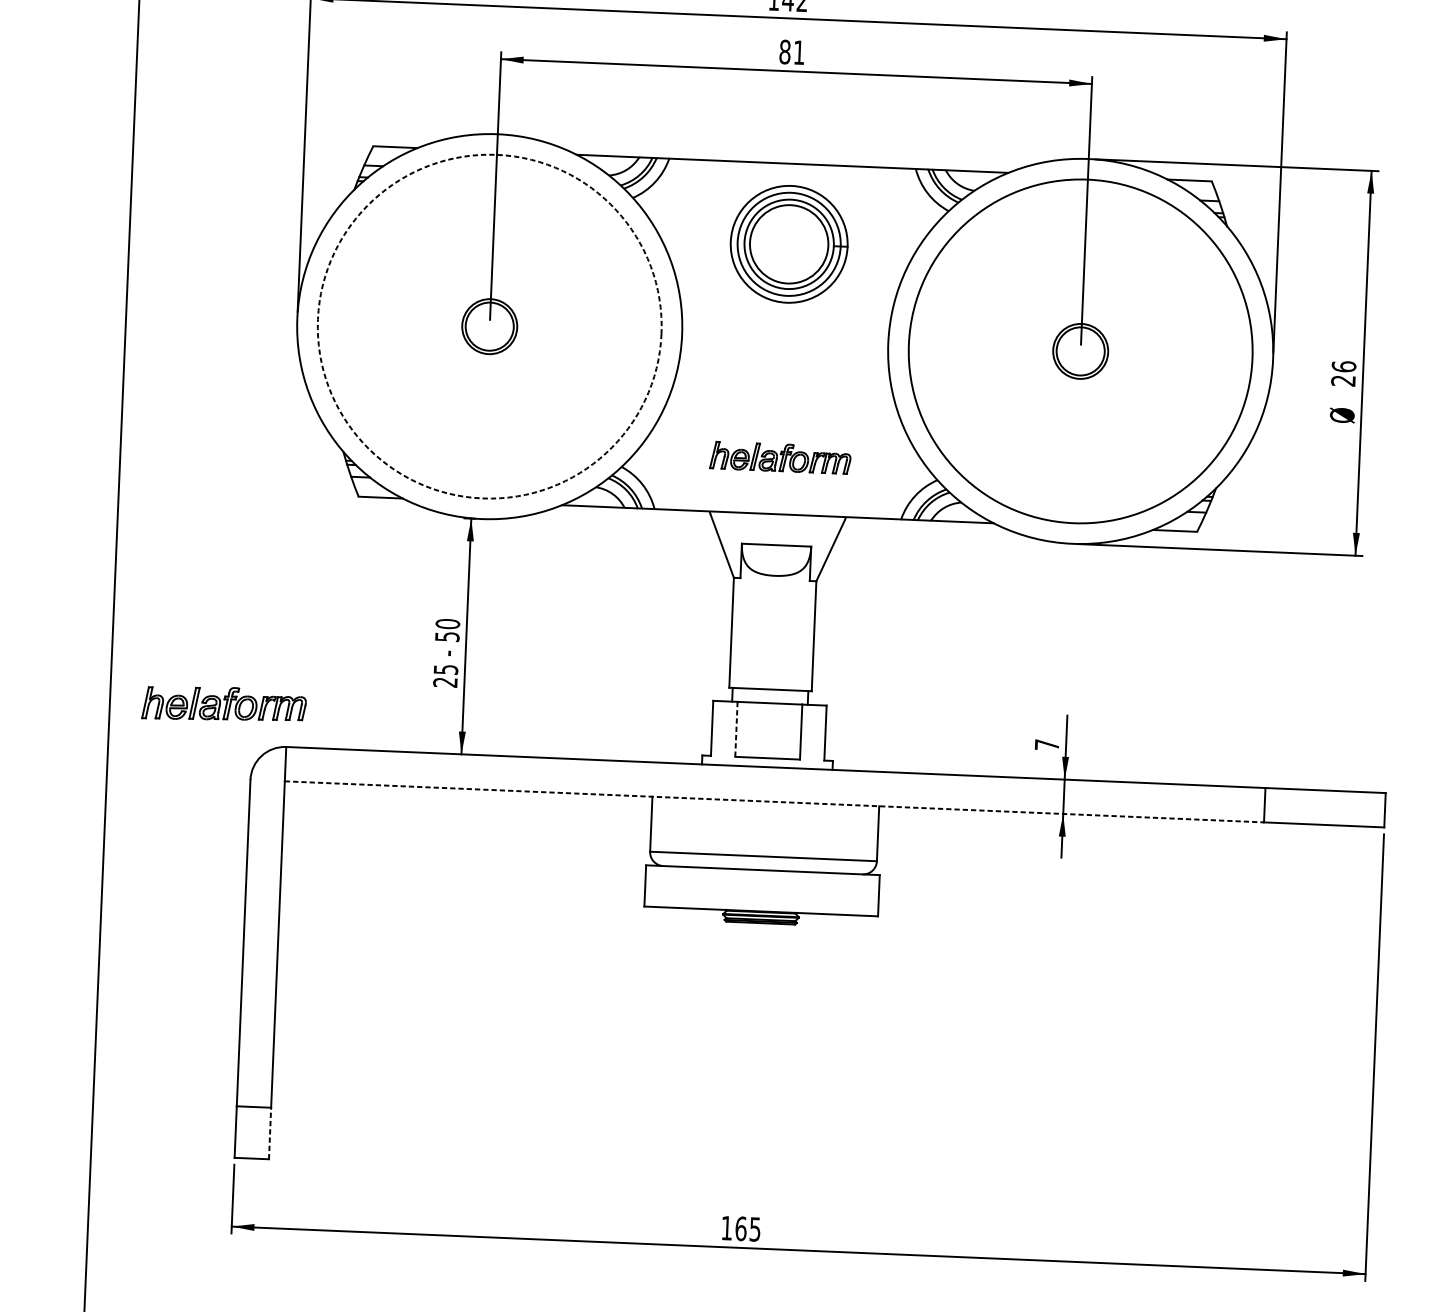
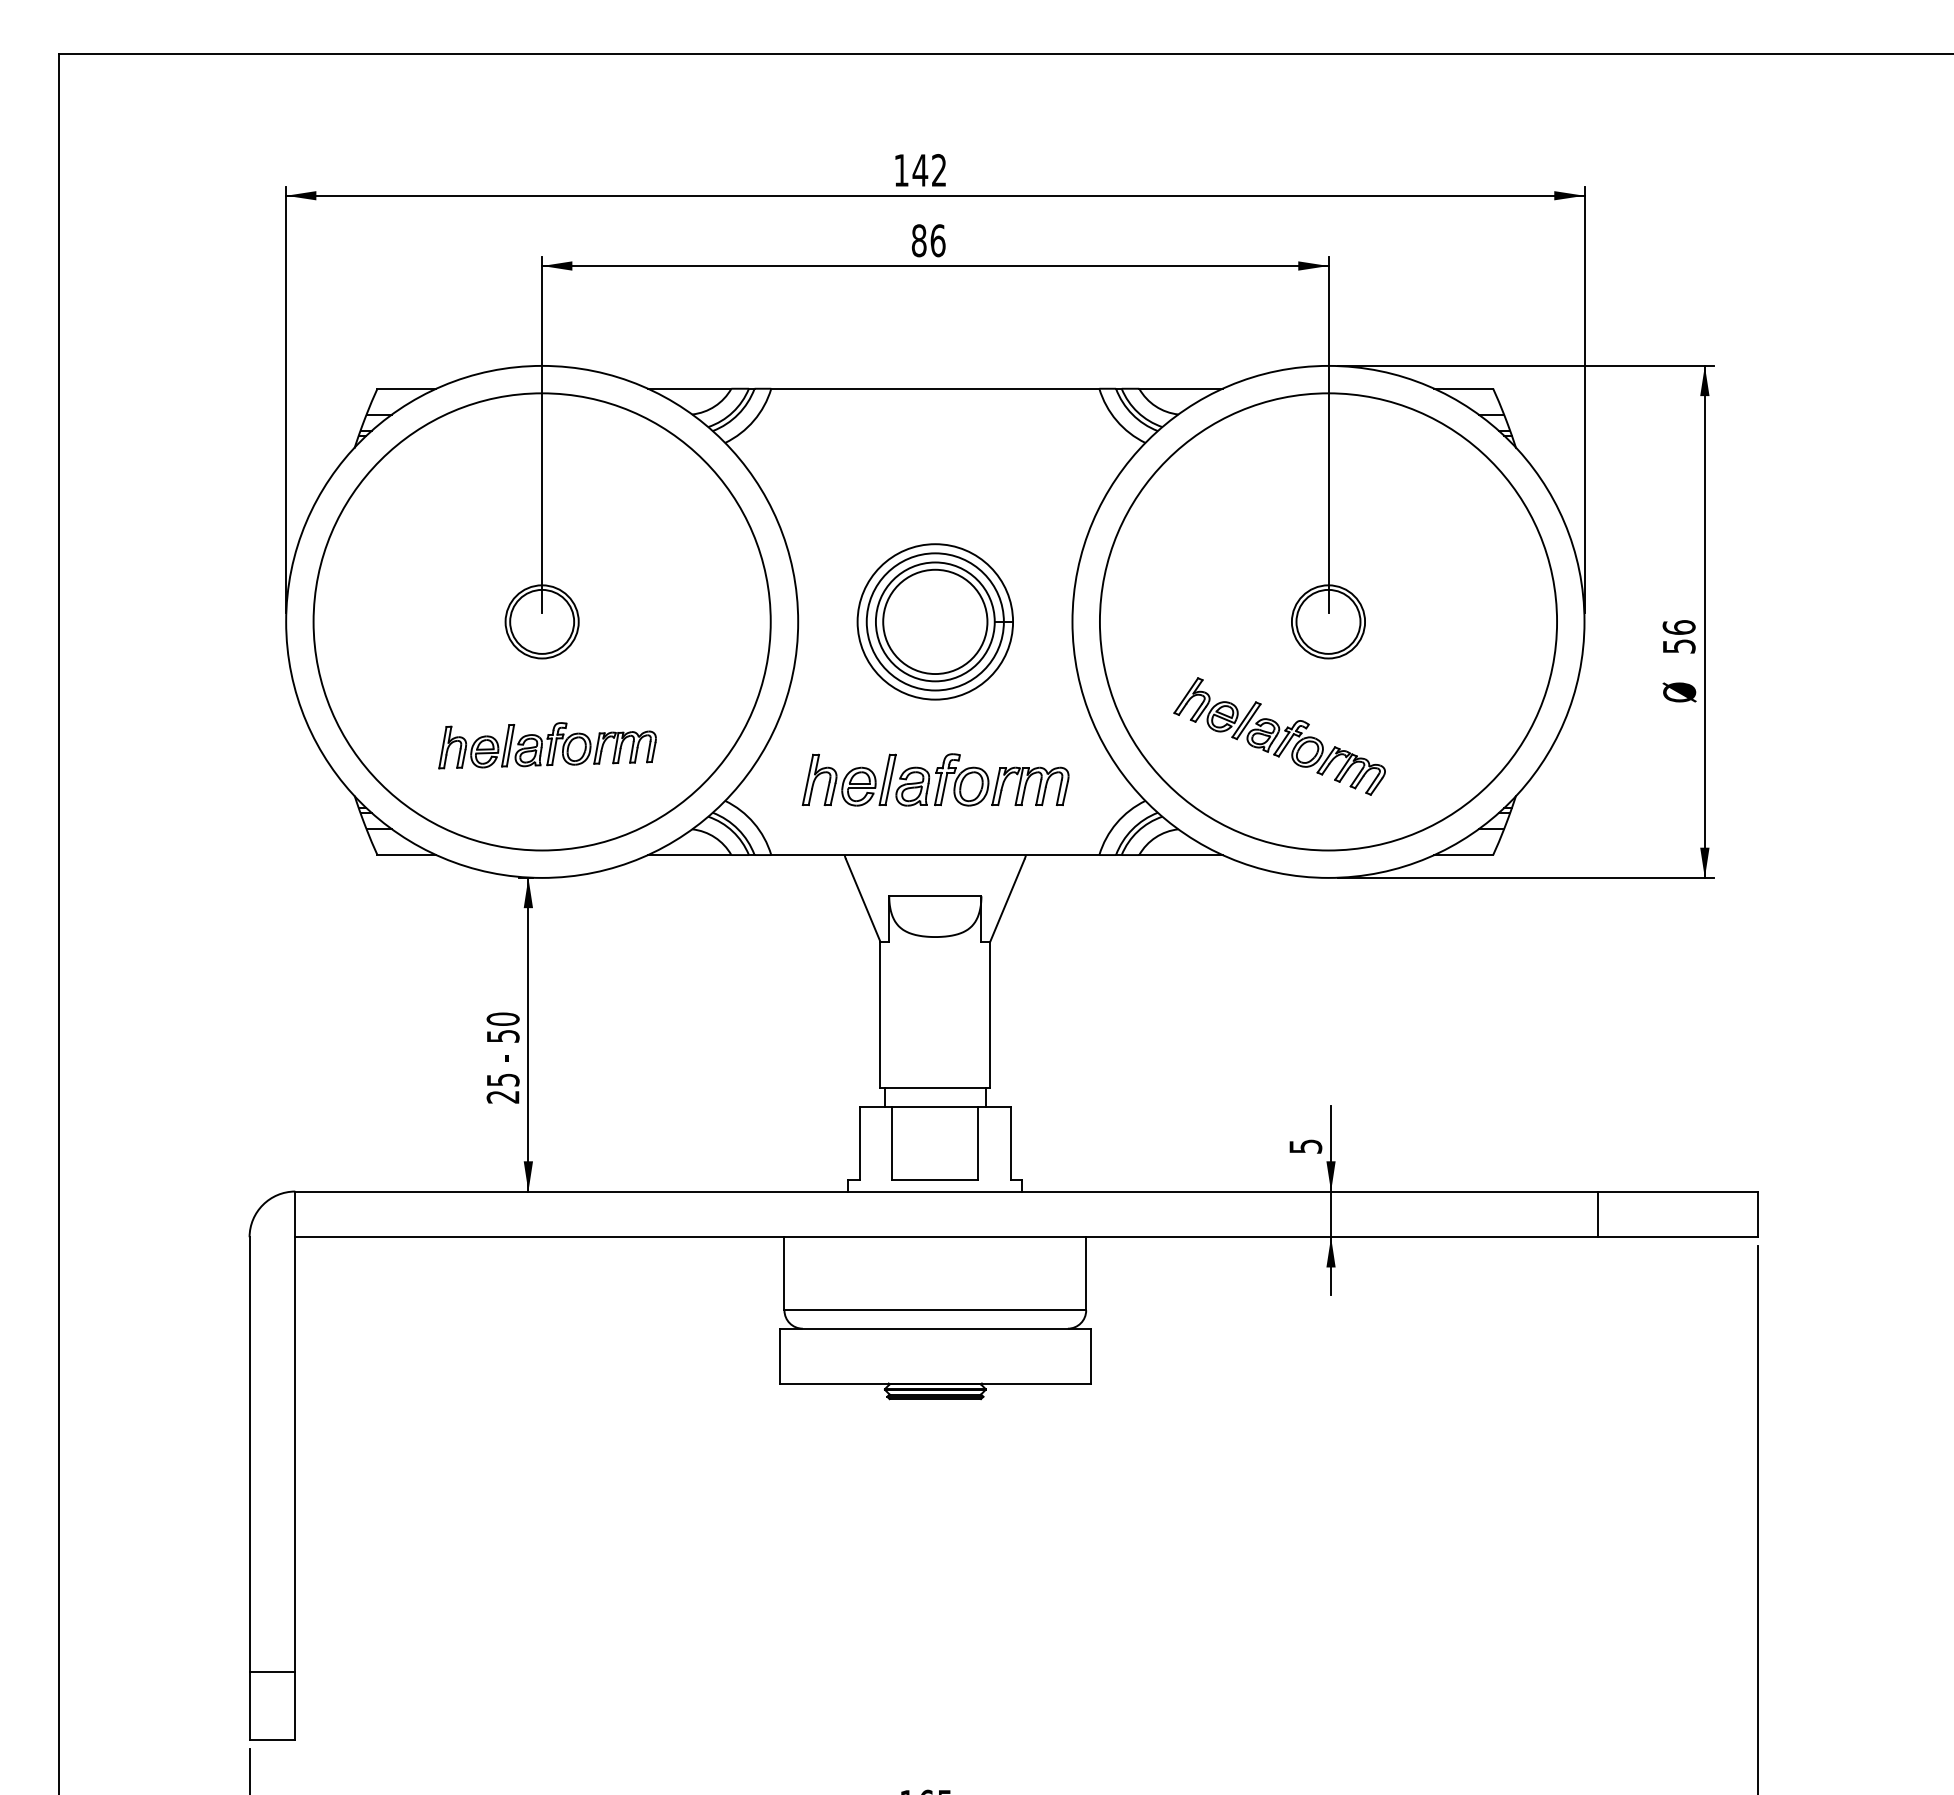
text: (798, 52) -> (937, 240), 81 -> 86
part: (788, 244) -> (934, 621), moved
circle: (489, 326) -> (541, 621), dashed -> solid
text: (1342, 380) -> (1678, 646), 26 -> 56
part: (1040, 436) -> (1279, 736), added
part: (780, 457) -> (935, 779), size x1.43
part: (224, 704) -> (547, 745), moved
line: (736, 729) -> (892, 1143), dashed -> solid
text: (1046, 744) -> (1305, 1146), 7 -> 5
line: (774, 802) -> (947, 1237), dashed -> solid
line: (270, 1133) -> (295, 1705), dashed -> solid

